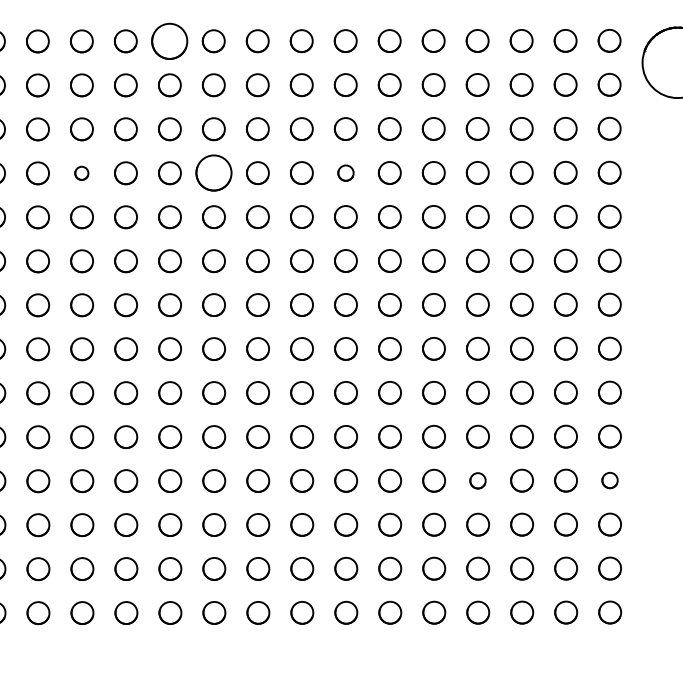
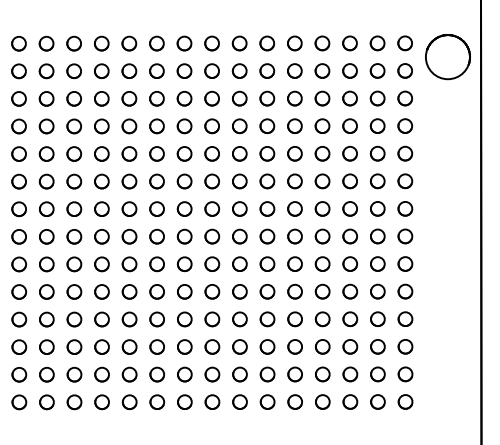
part: (170, 41) -> (129, 43), size x0.62
part: (80, 173) -> (73, 126), size x1.67
part: (213, 173) -> (156, 126), size x0.62
part: (345, 173) -> (239, 126), size x1.43
part: (610, 479) -> (405, 318), size x1.43
part: (477, 481) -> (322, 319), size x1.43

